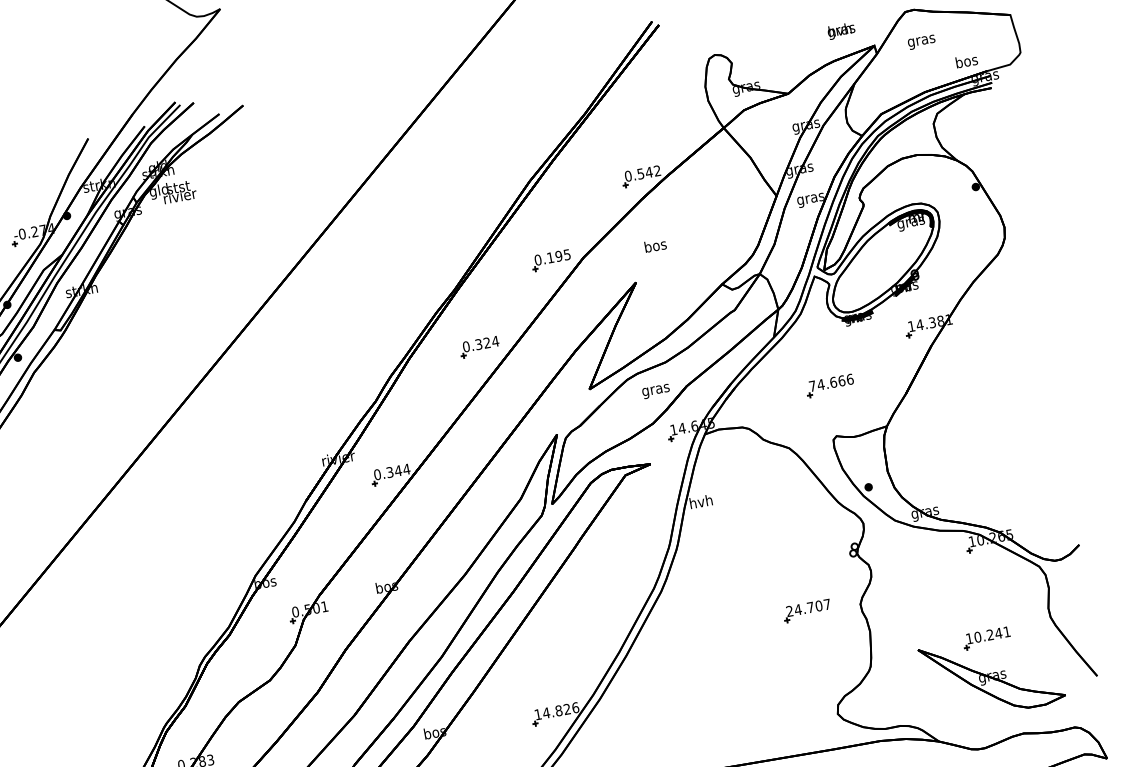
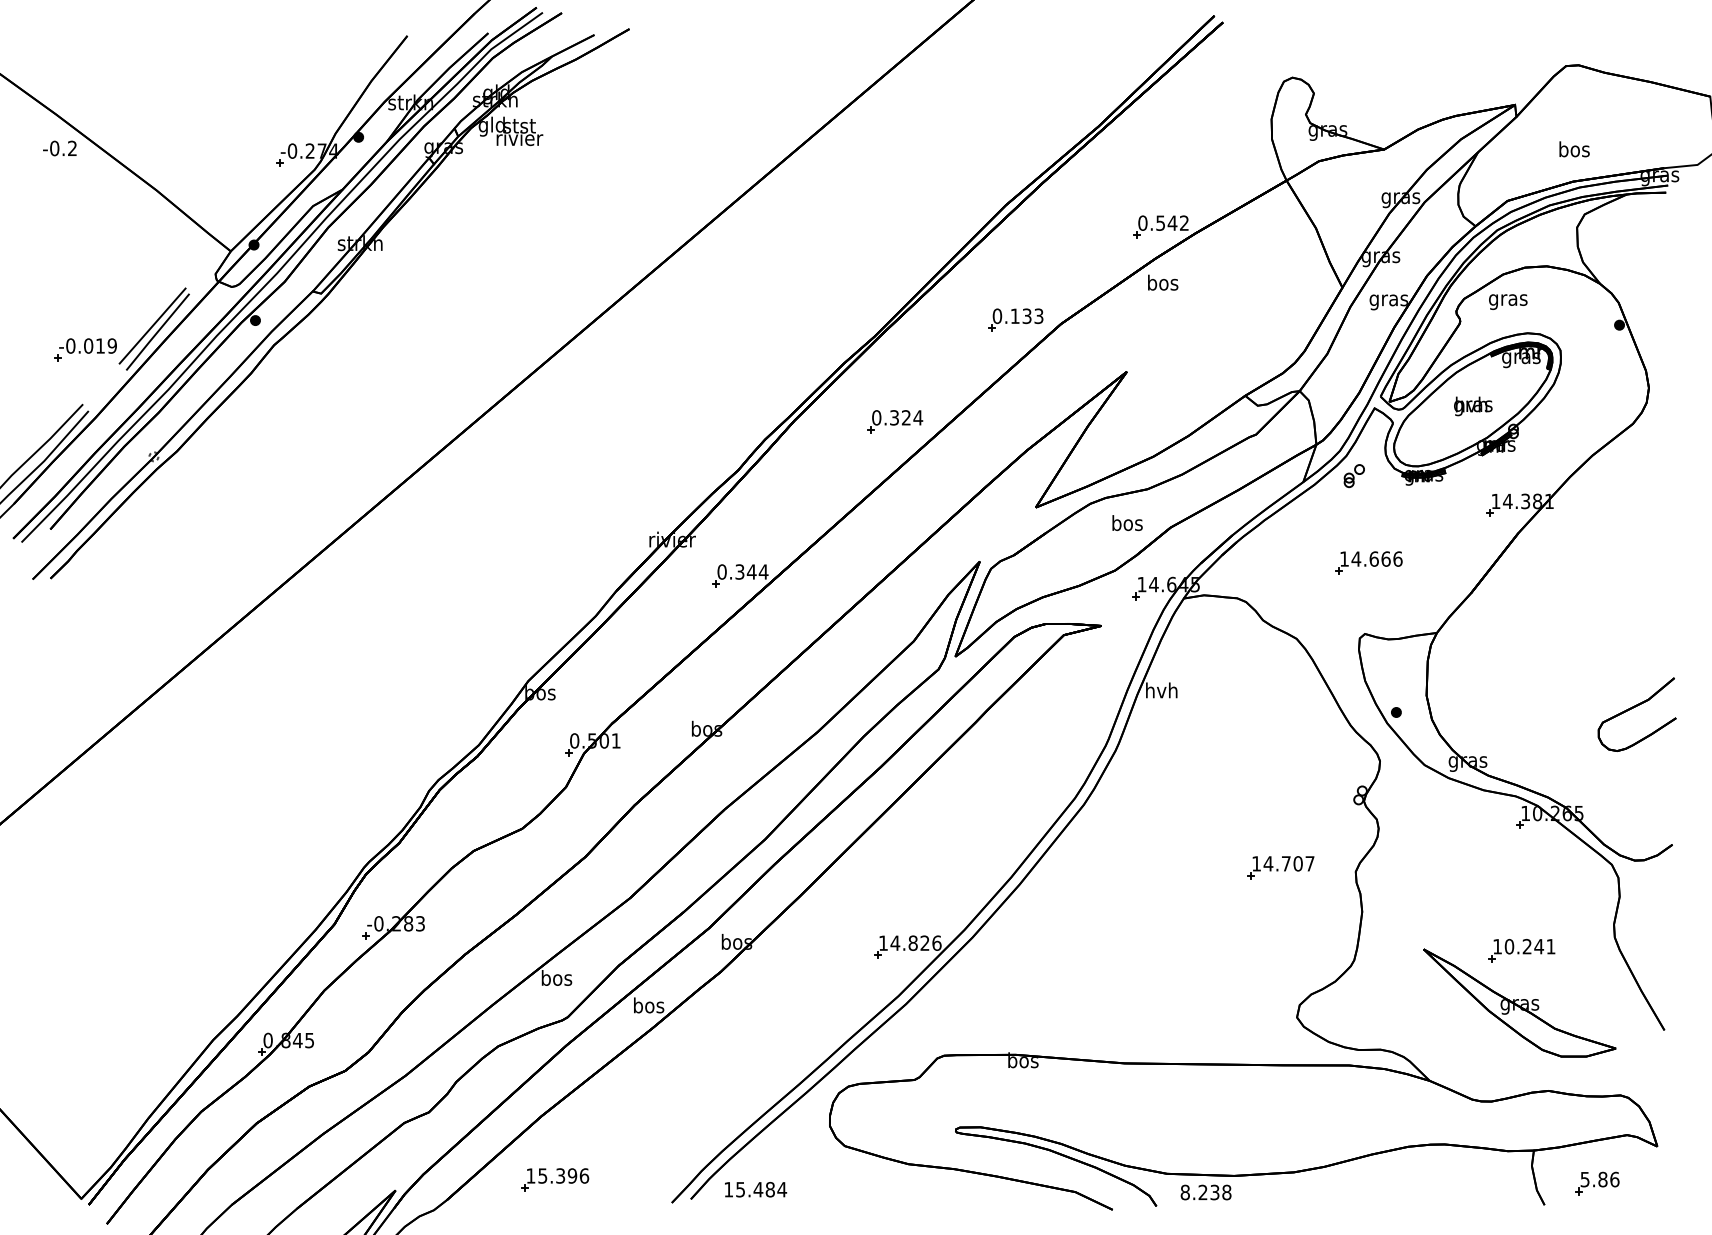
text: (841, 31) -> (1473, 406), moved
text: (921, 41) -> (1508, 301), moved
text: (966, 61) -> (1574, 149), moved
text: (655, 245) -> (1163, 282), moved
text: (562, 255) -> (1032, 315), 0.195 -> 0.133
part: (808, 327) -> (1353, 476), added
text: (812, 385) -> (1344, 558), 74.666 -> 14.666
text: (656, 390) -> (1127, 525), gras -> bos
part: (1034, 454) -> (1633, 708), added
text: (789, 611) -> (1256, 863), 24.707 -> 14.707

